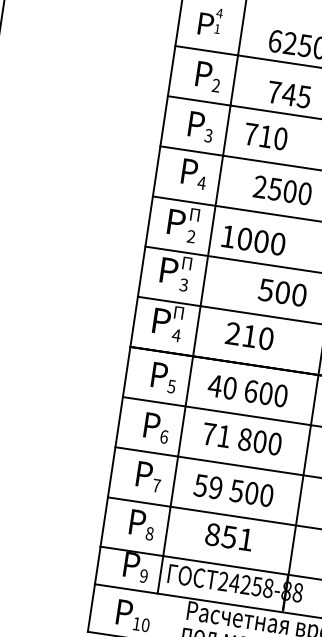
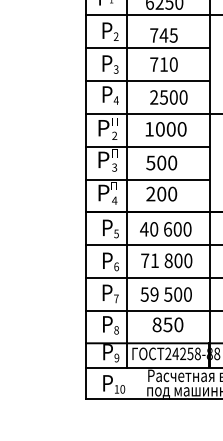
text: (265, 136) -> (163, 64), moved
text: (252, 240) -> (165, 129), moved
text: (282, 291) -> (161, 162), moved
text: (249, 335) -> (161, 193), 210 -> 200
text: (245, 539) -> (178, 324), 851 -> 850

